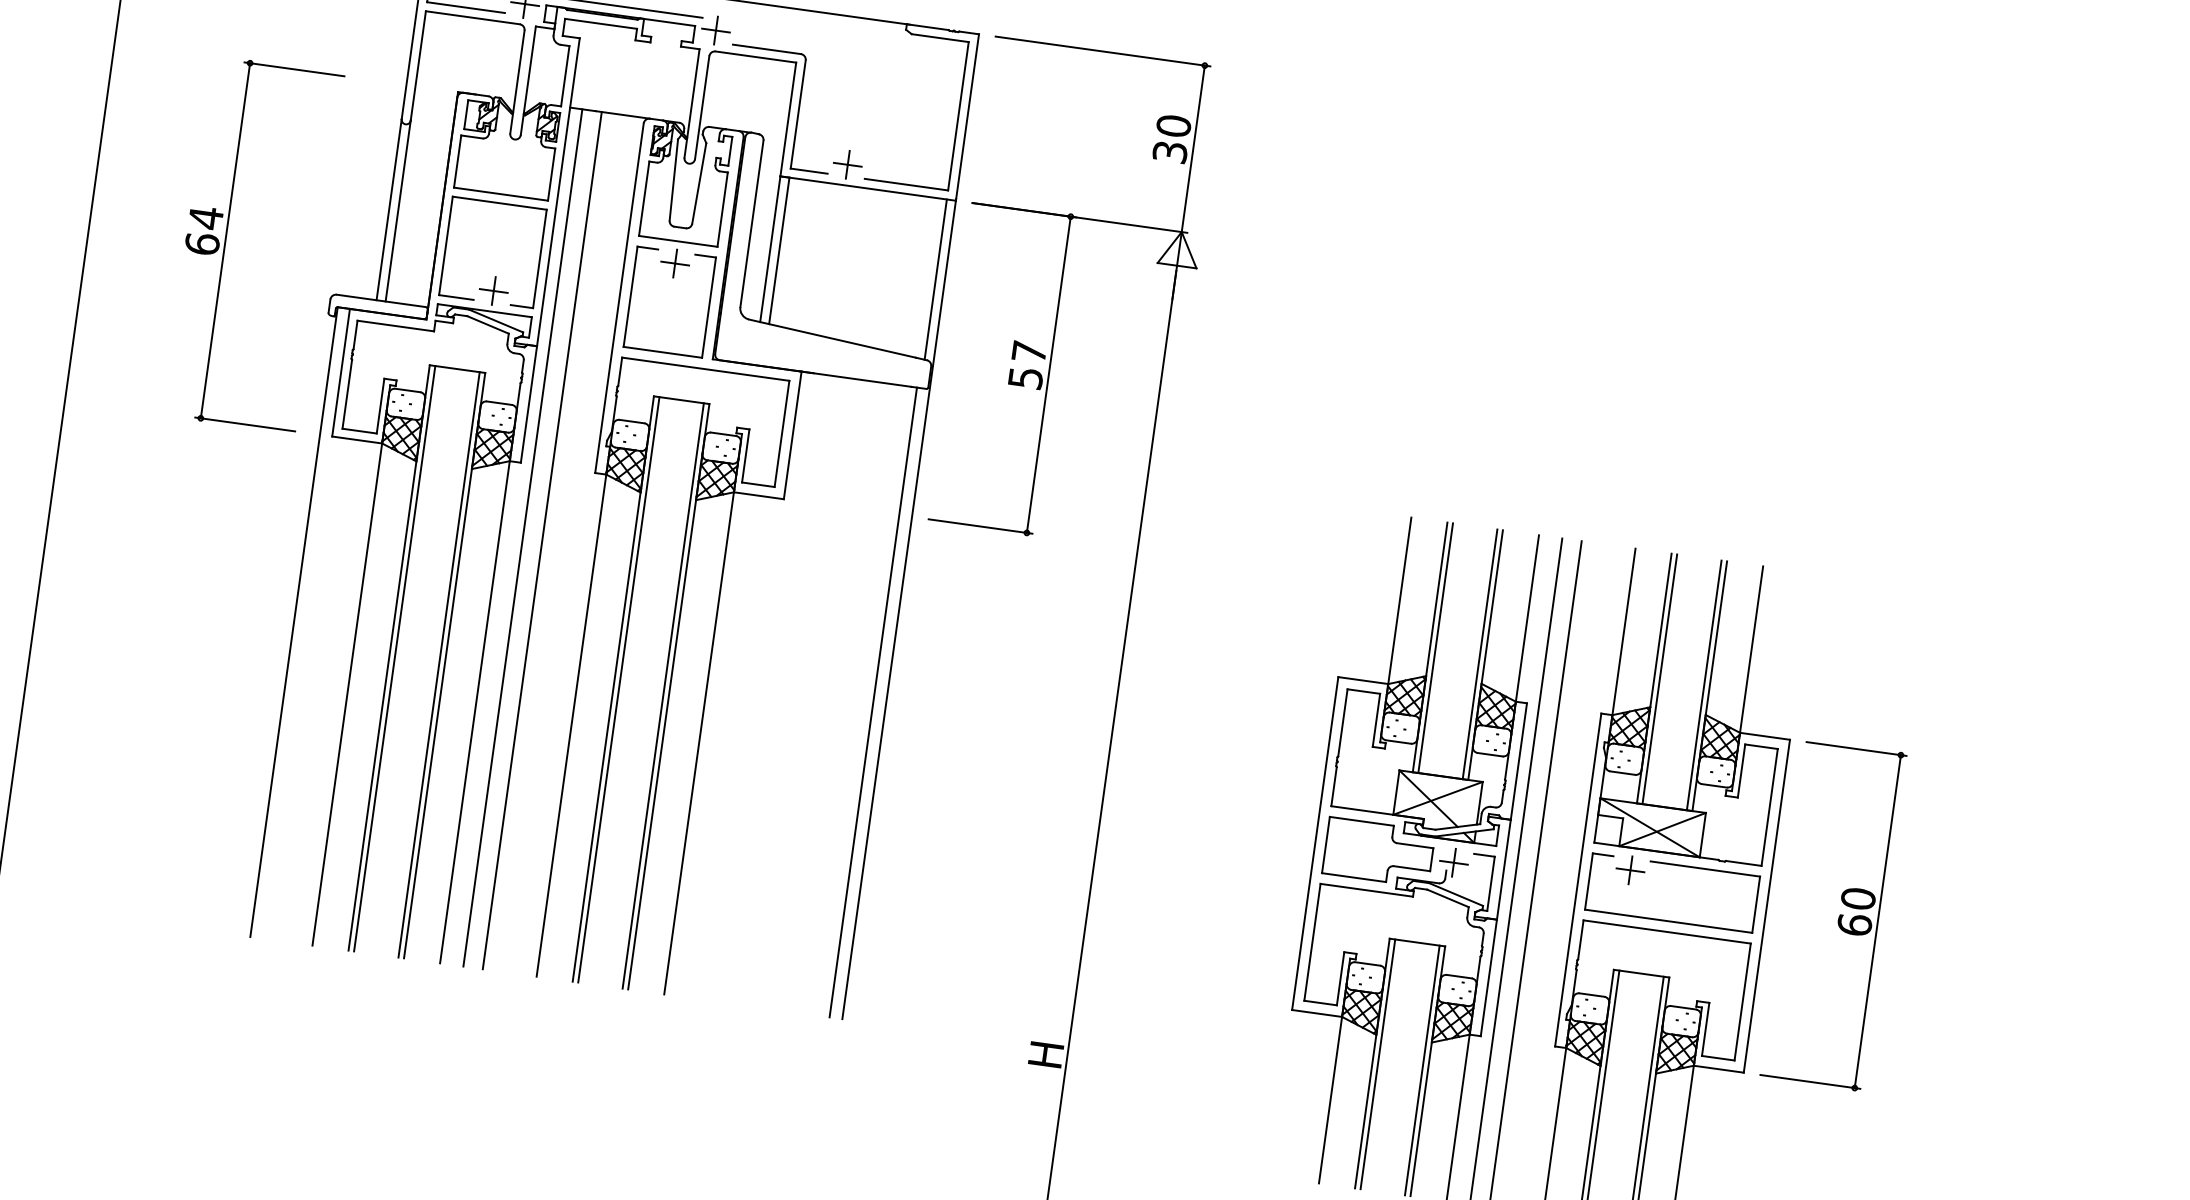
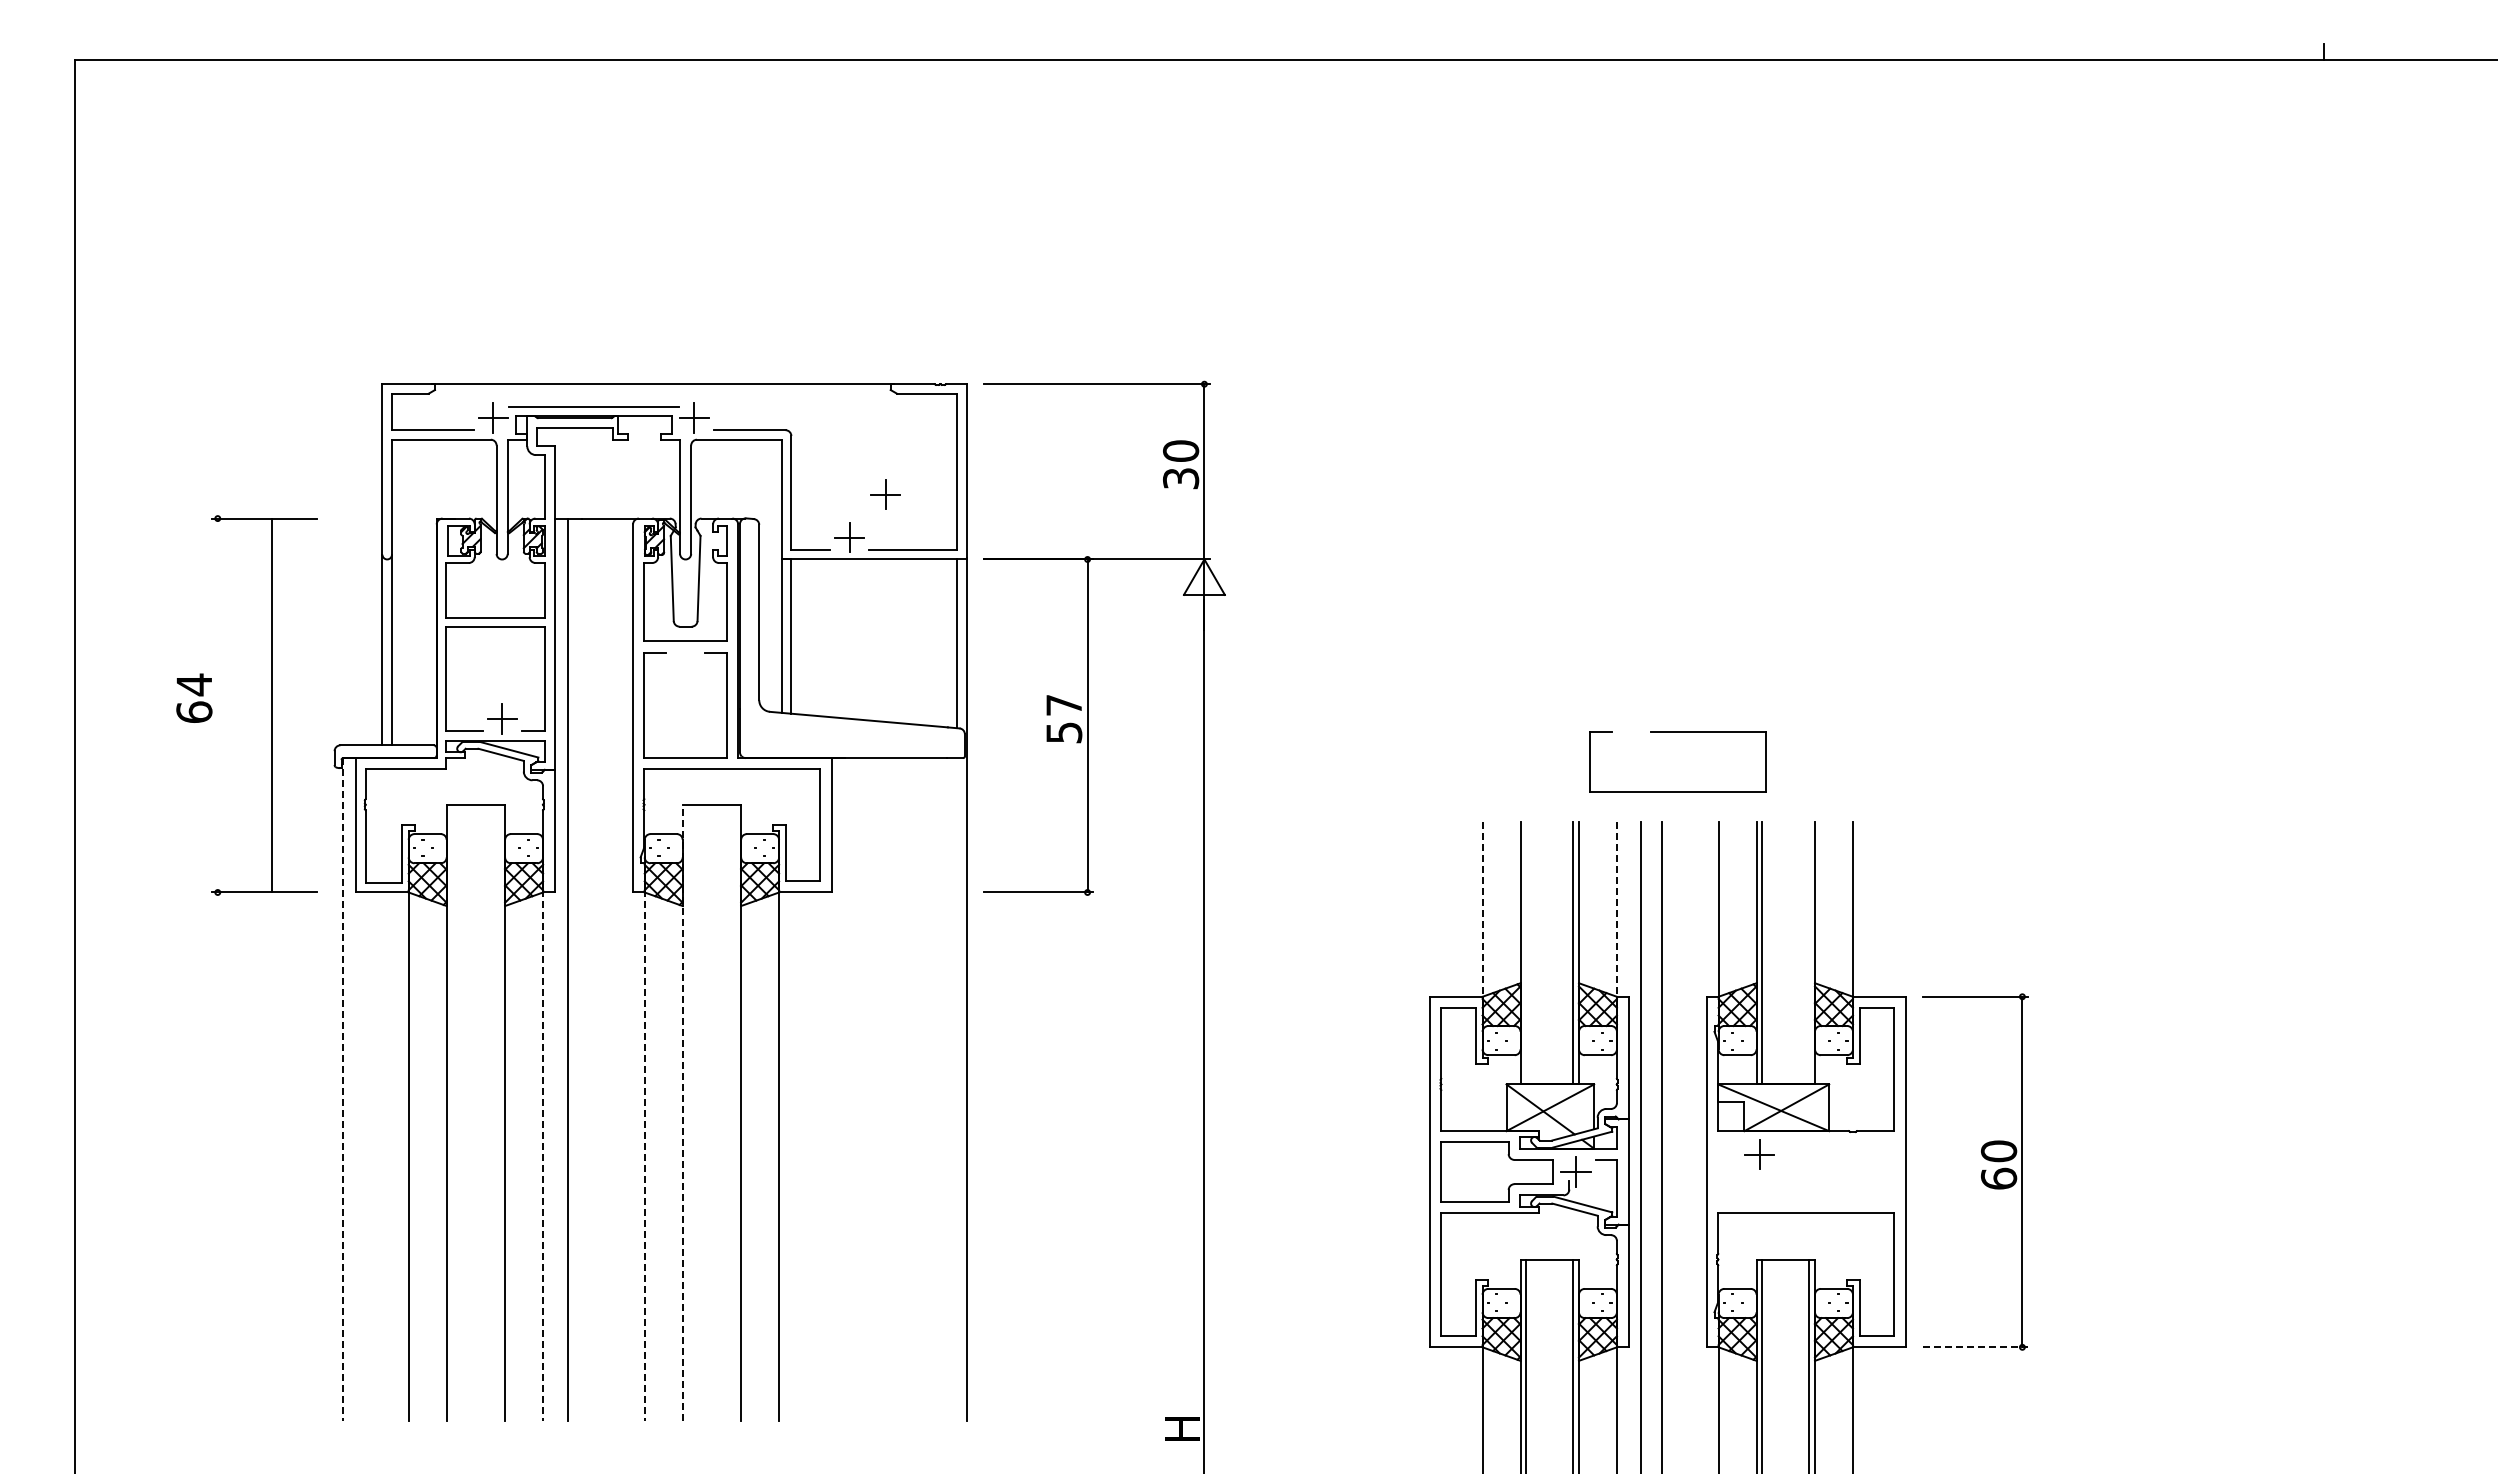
line: (225, 240) -> (271, 705), moved
part: (675, 263) -> (885, 494), moved
line: (542, 540) -> (588, 969), removed
line: (1399, 601) -> (1482, 909), solid -> dashed
line: (1526, 618) -> (1616, 909), solid -> dashed
line: (294, 621) -> (343, 1089), solid -> dashed
line: (1435, 647) -> (1526, 952), removed
line: (394, 658) -> (452, 1112), removed
line: (439, 664) -> (499, 1112), removed
line: (1704, 685) -> (1809, 952), removed
line: (613, 688) -> (682, 1112), solid -> dashed
line: (618, 689) -> (688, 1112), removed
line: (663, 695) -> (735, 1112), removed
line: (873, 702) -> (953, 1089), removed
line: (475, 711) -> (543, 1155), solid -> dashed
line: (571, 724) -> (644, 1155), solid -> dashed
part: (1675, 864) -> (1677, 732), moved
line: (1810, 1082) -> (1975, 1347), solid -> dashed

